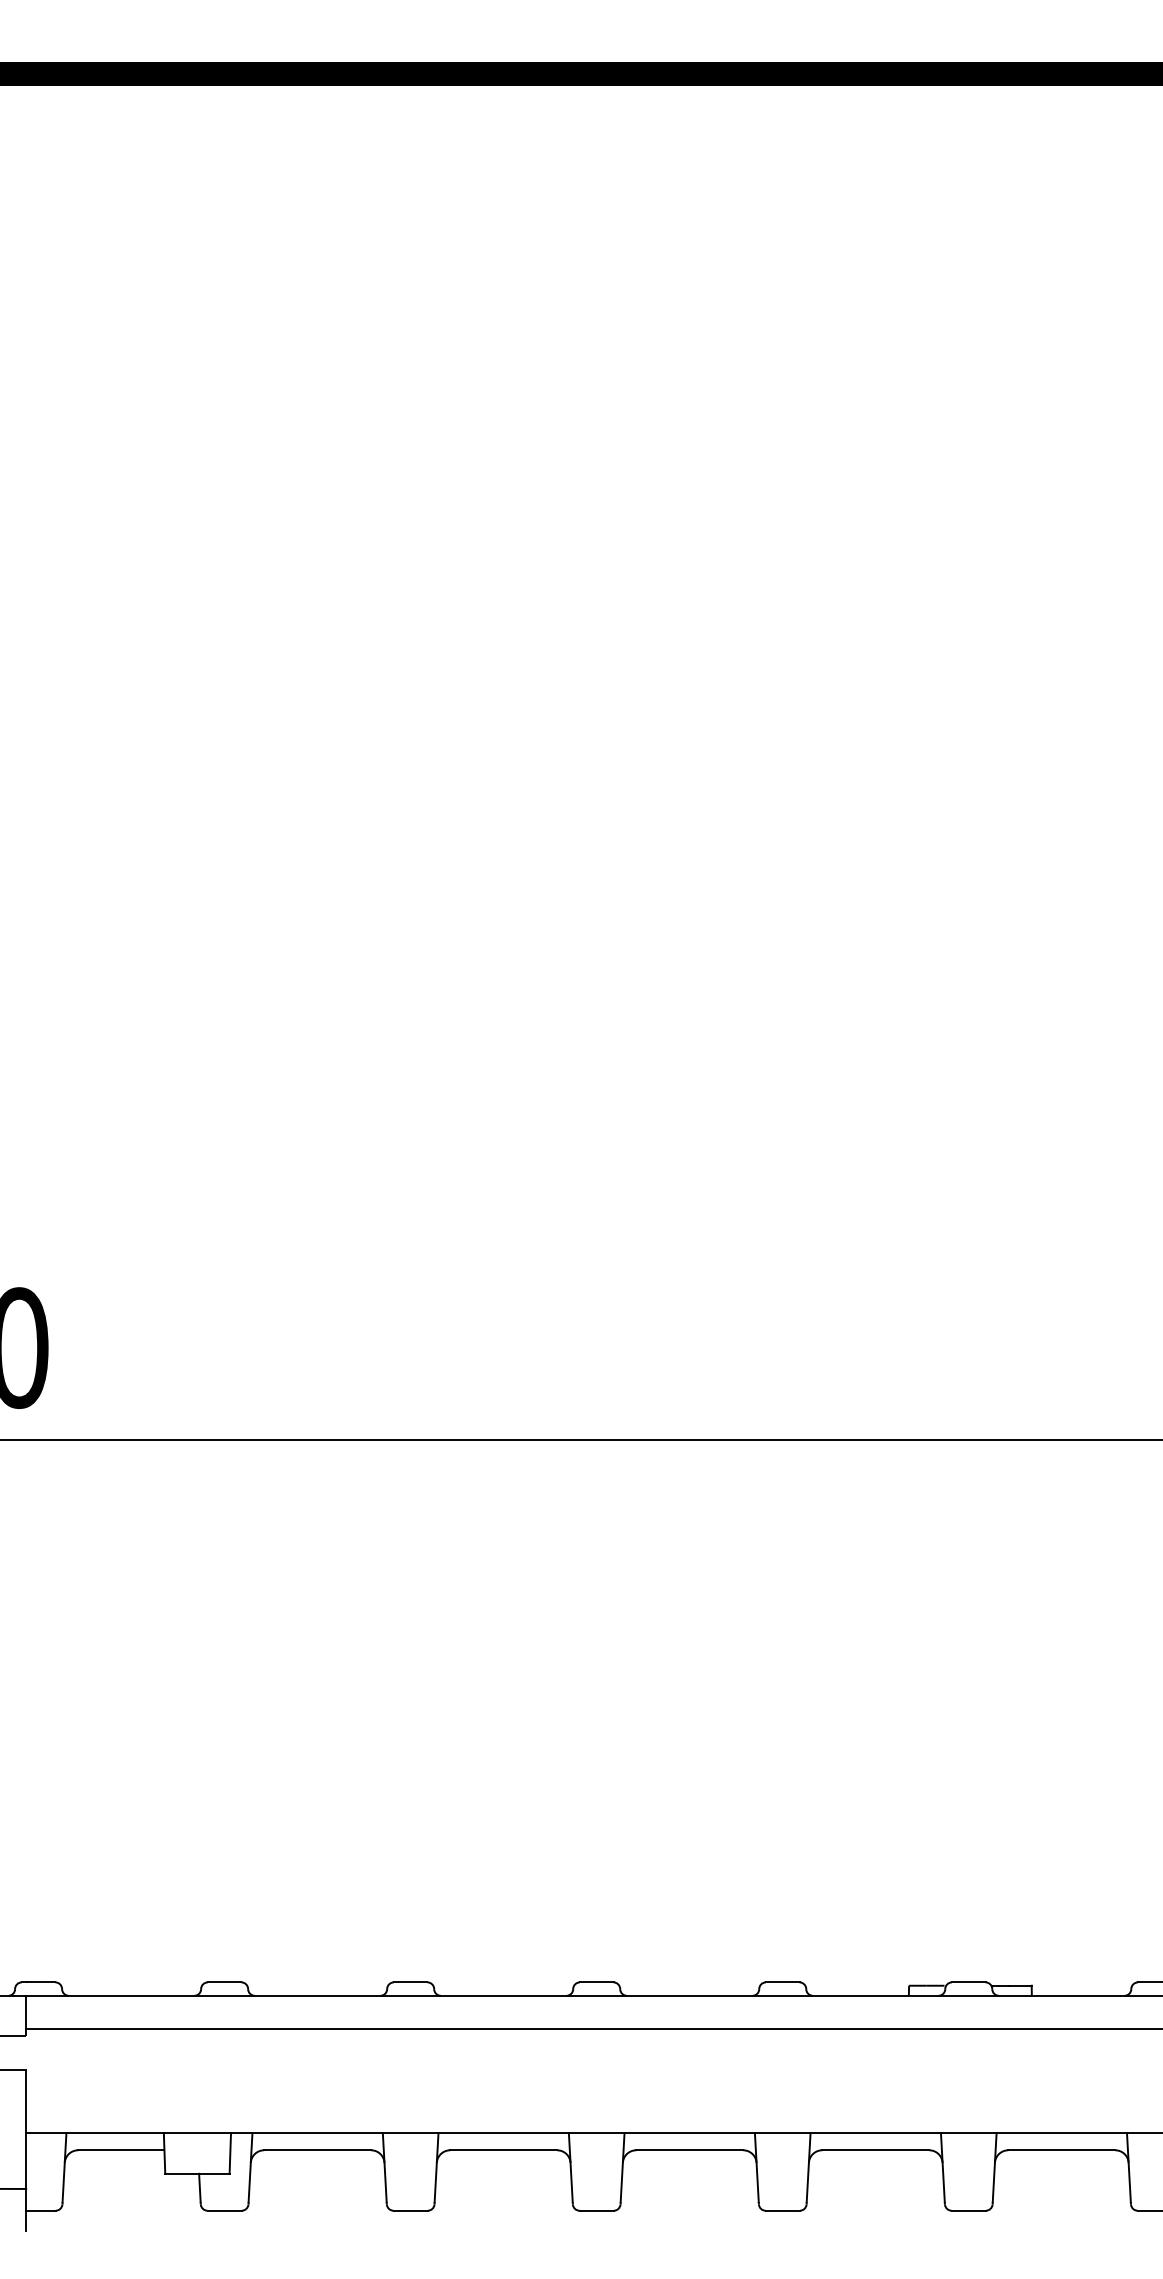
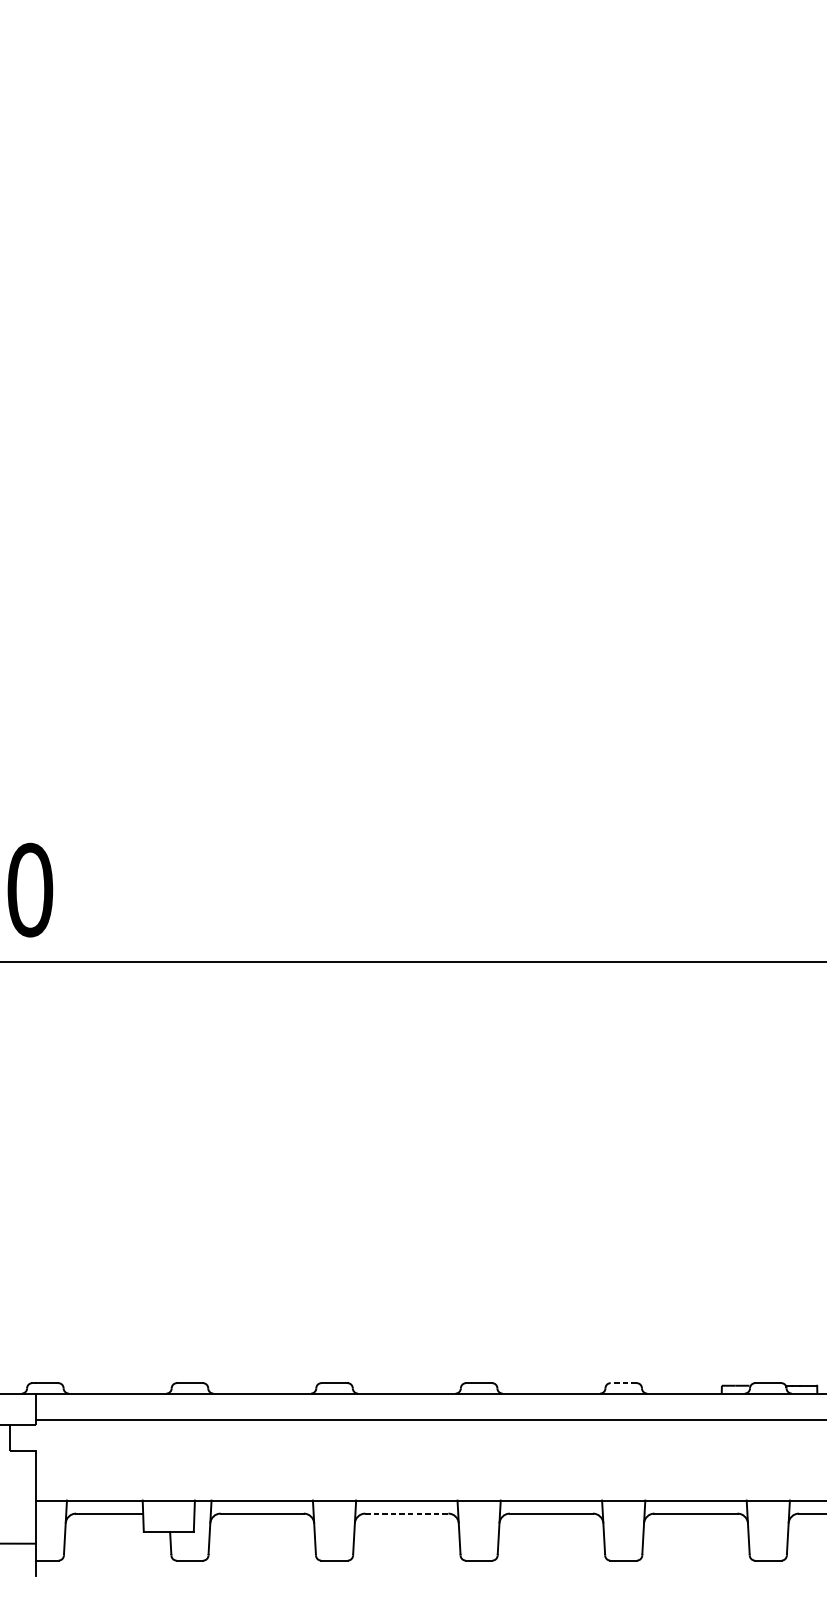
line: (782, 1982) -> (623, 1383), solid -> dashed
line: (504, 2150) -> (407, 1513), solid -> dashed

